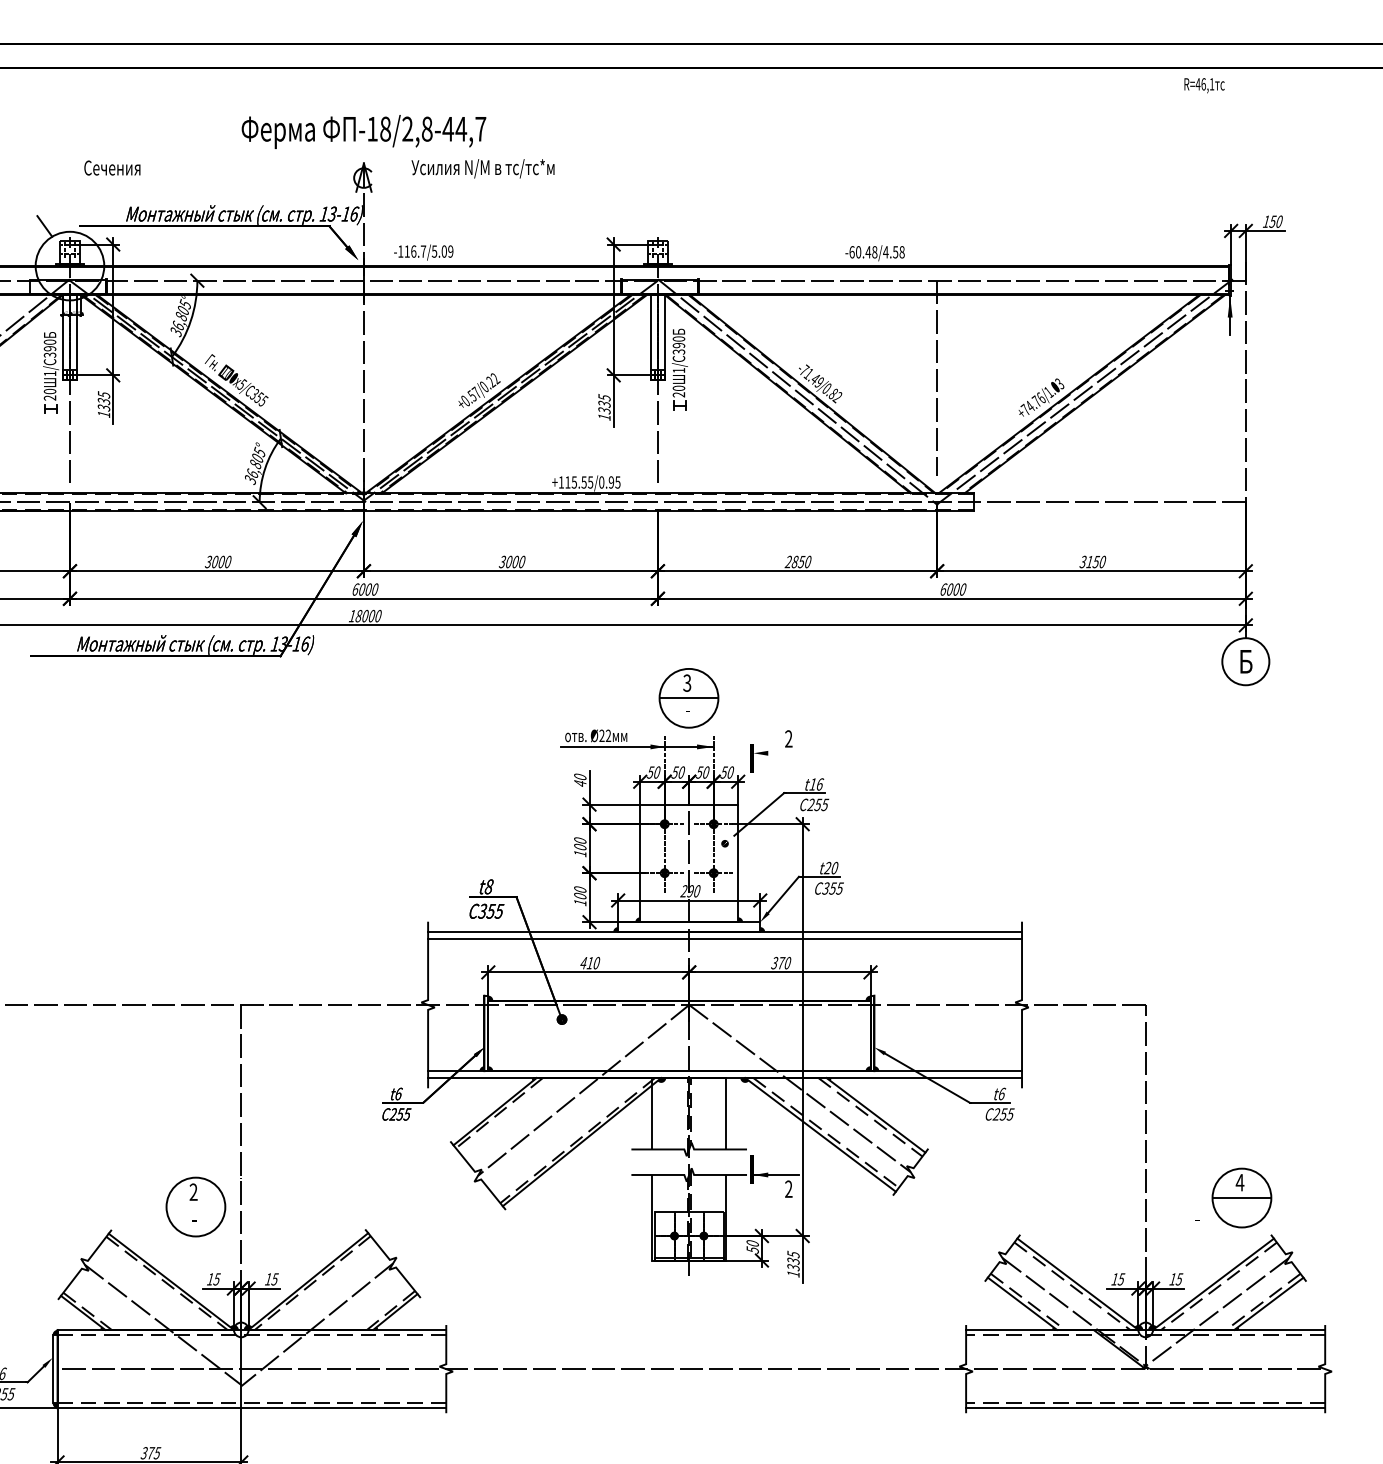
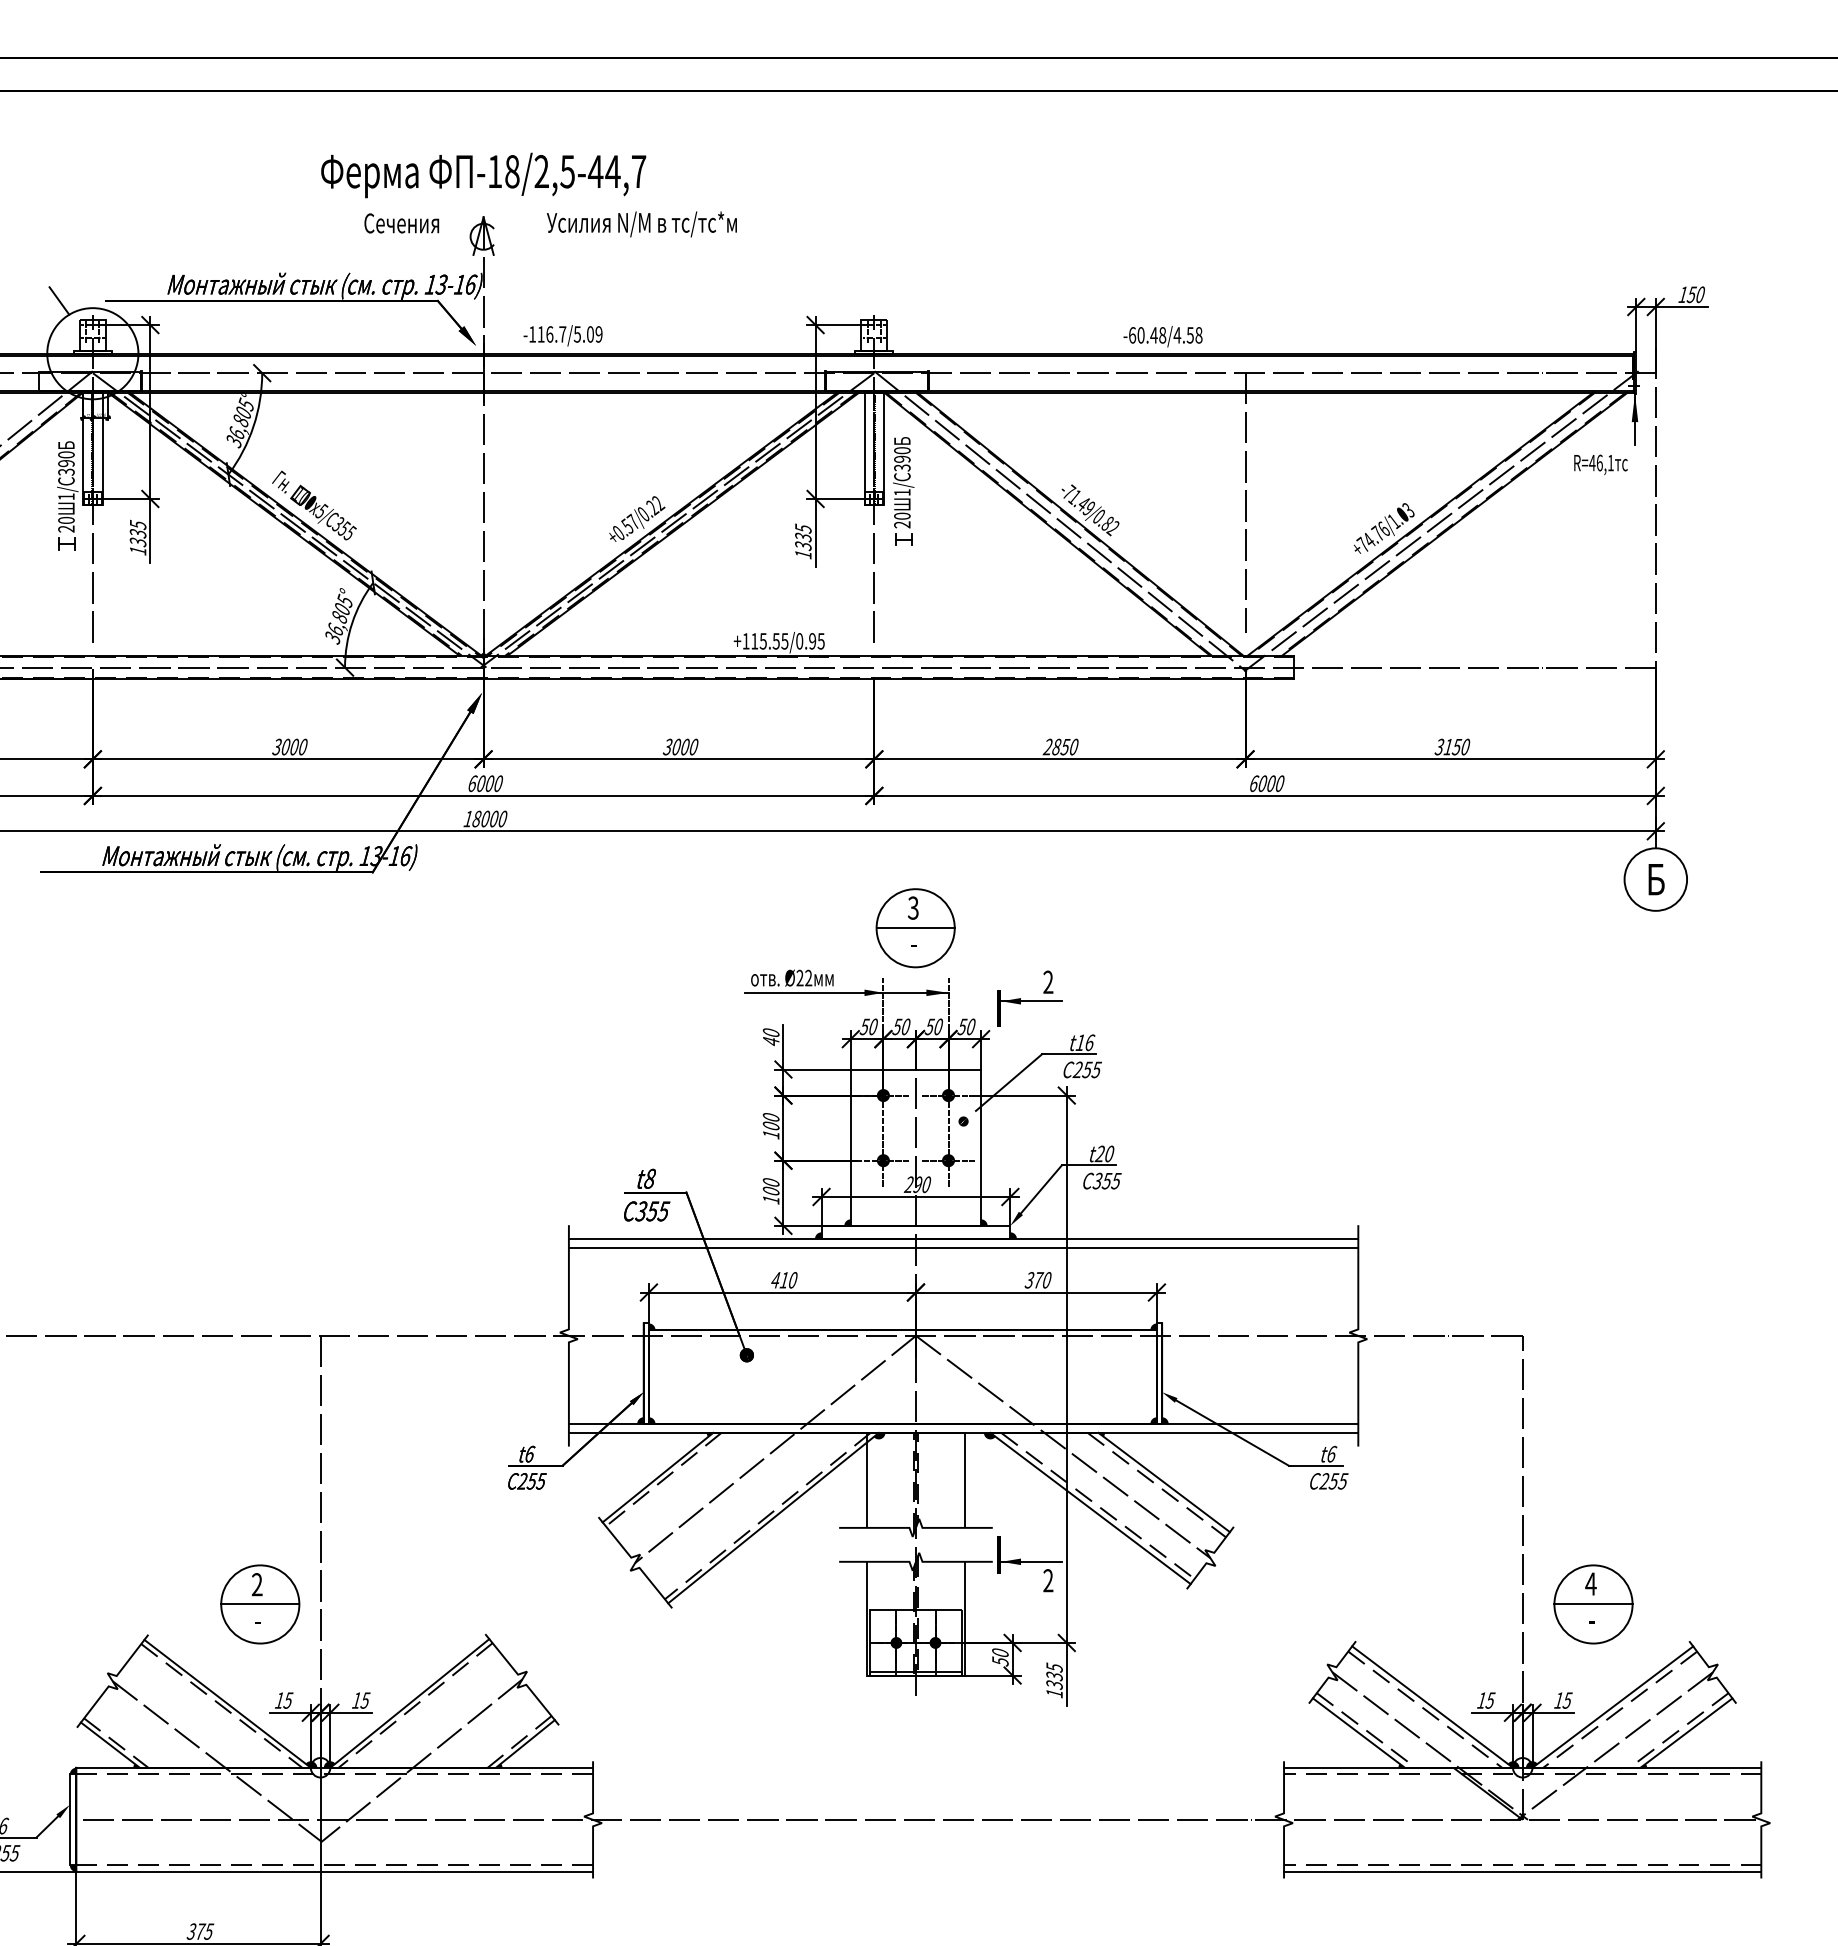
text: (1204, 85) -> (1600, 464), moved
text: (426, 128) -> (566, 170), -18/2,8-44,7 -> -18/2,5-44,7
text: (112, 167) -> (401, 222), moved
line: (776, 753) -> (1031, 1001), added
part: (1241, 1197) -> (1592, 1603), moved
line: (195, 1207) -> (259, 1605), added

